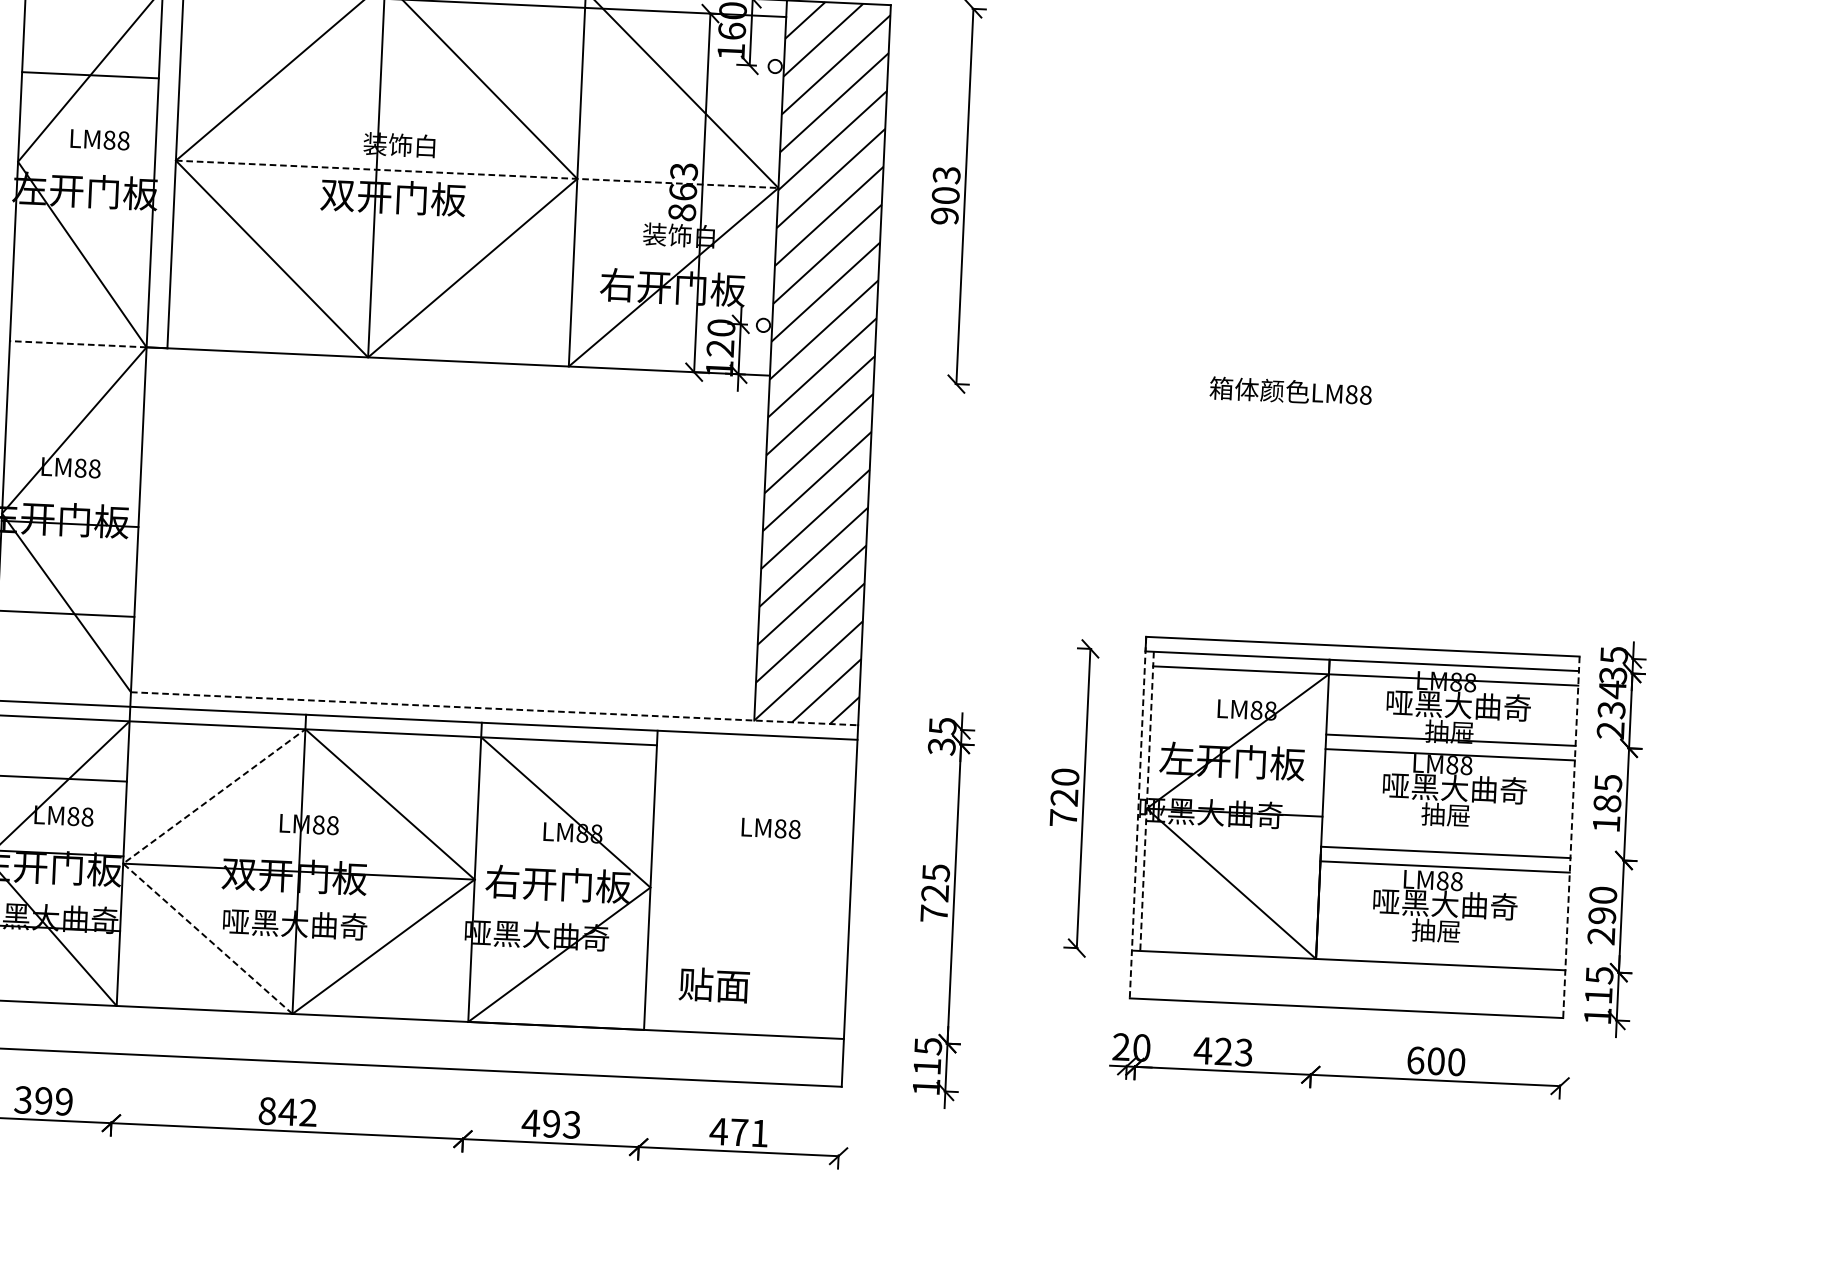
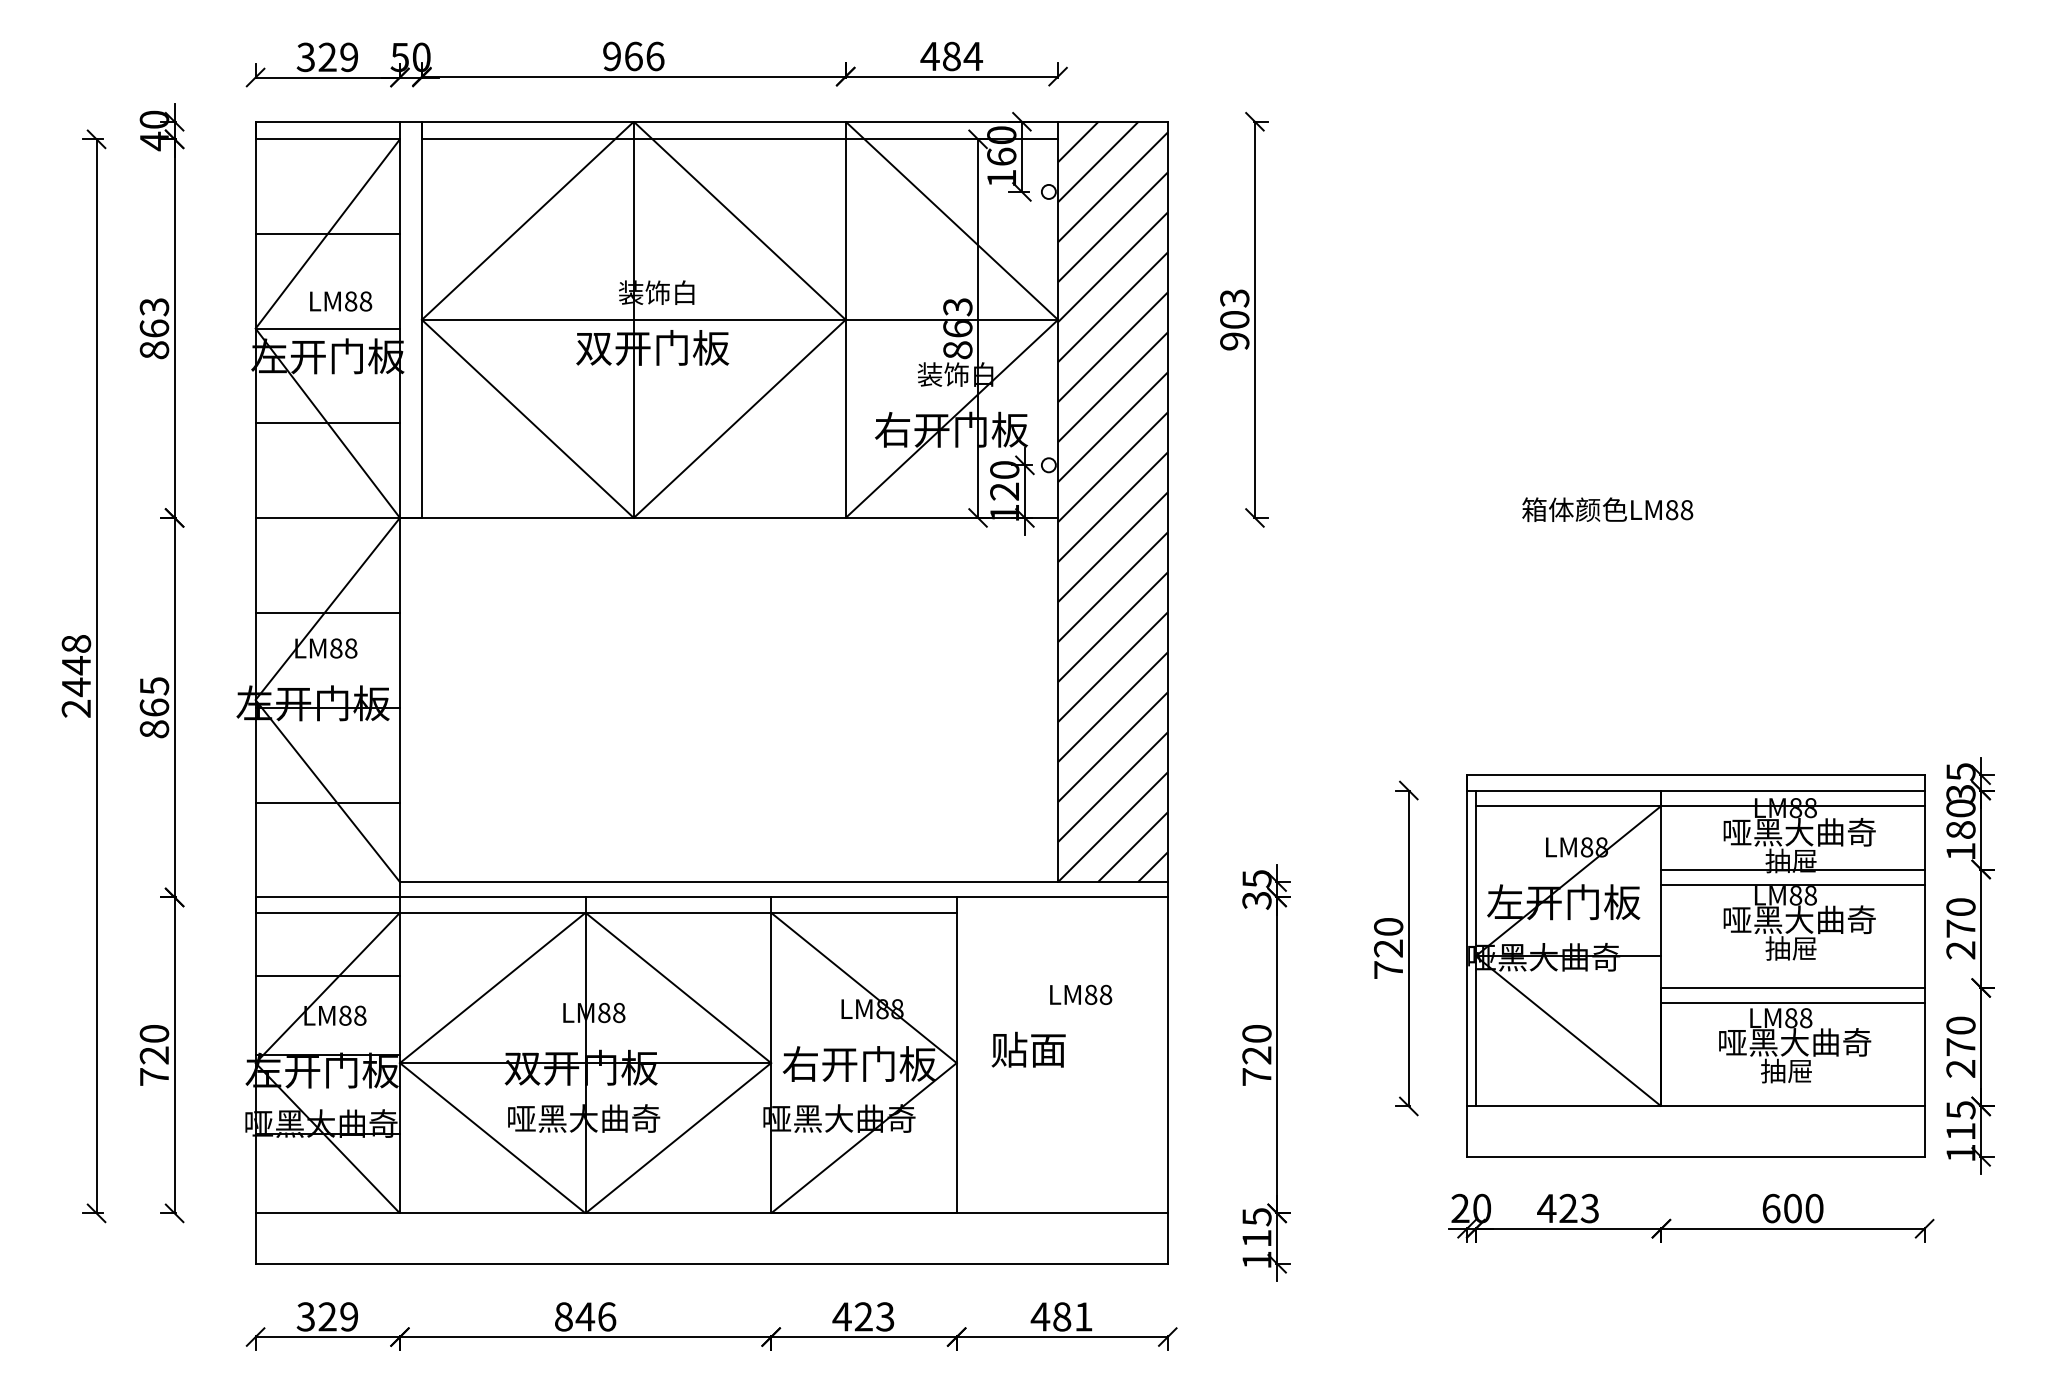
line: (86, 164) -> (327, 328), added
line: (477, 174) -> (740, 319), dashed -> solid
line: (82, 254) -> (327, 423), added
line: (78, 343) -> (327, 517), dashed -> solid
line: (73, 433) -> (327, 612), added
line: (494, 709) -> (783, 882), dashed -> solid
text: (1611, 709) -> (1960, 829), 234 -> 180
line: (1146, 801) -> (1475, 948), dashed -> solid
text: (1606, 803) -> (1960, 928), 185 -> 270
line: (1138, 818) -> (1467, 966), dashed -> solid
line: (1571, 837) -> (1924, 966), dashed -> solid
line: (122, 864) -> (399, 1063), dashed -> solid
text: (935, 873) -> (1256, 1034), 725 -> 720
text: (1601, 916) -> (1960, 1047), 290 -> 270
text: (714, 984) -> (1028, 1049), moved
text: (43, 1100) -> (327, 1316), 399 -> 329
text: (308, 1112) -> (607, 1316), 842 -> 846
text: (551, 1123) -> (863, 1316), 493 -> 423
text: (739, 1132) -> (1062, 1316), 471 -> 481

